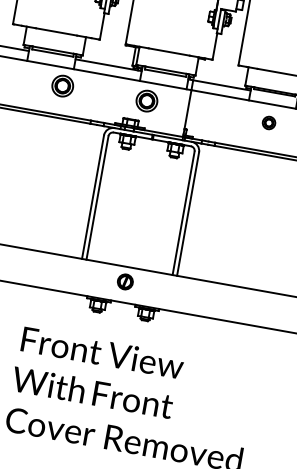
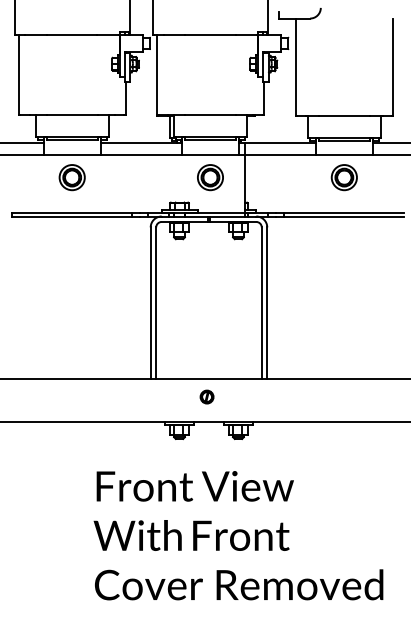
part: (62, 85) -> (71, 177), moved
part: (146, 101) -> (210, 177), moved
part: (268, 122) -> (343, 177), size x1.67
part: (124, 281) -> (206, 396), size x0.71

